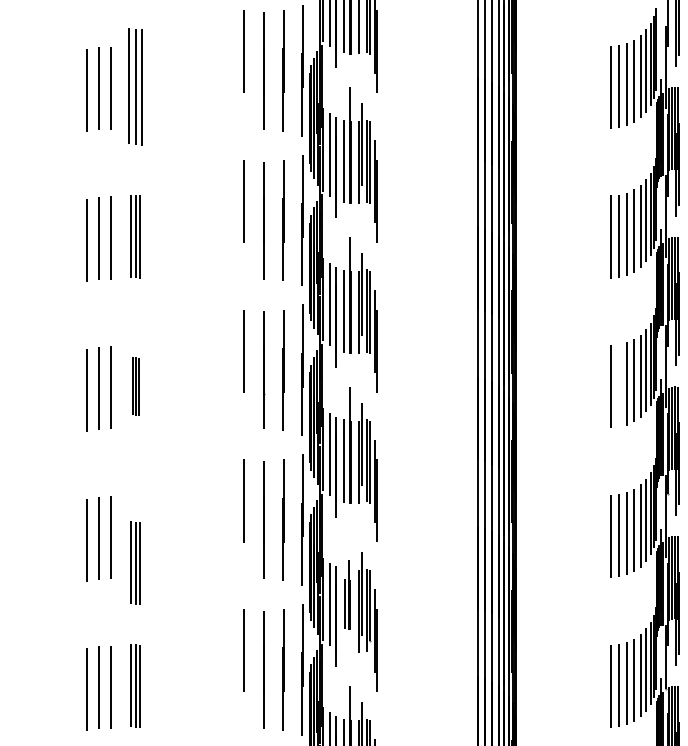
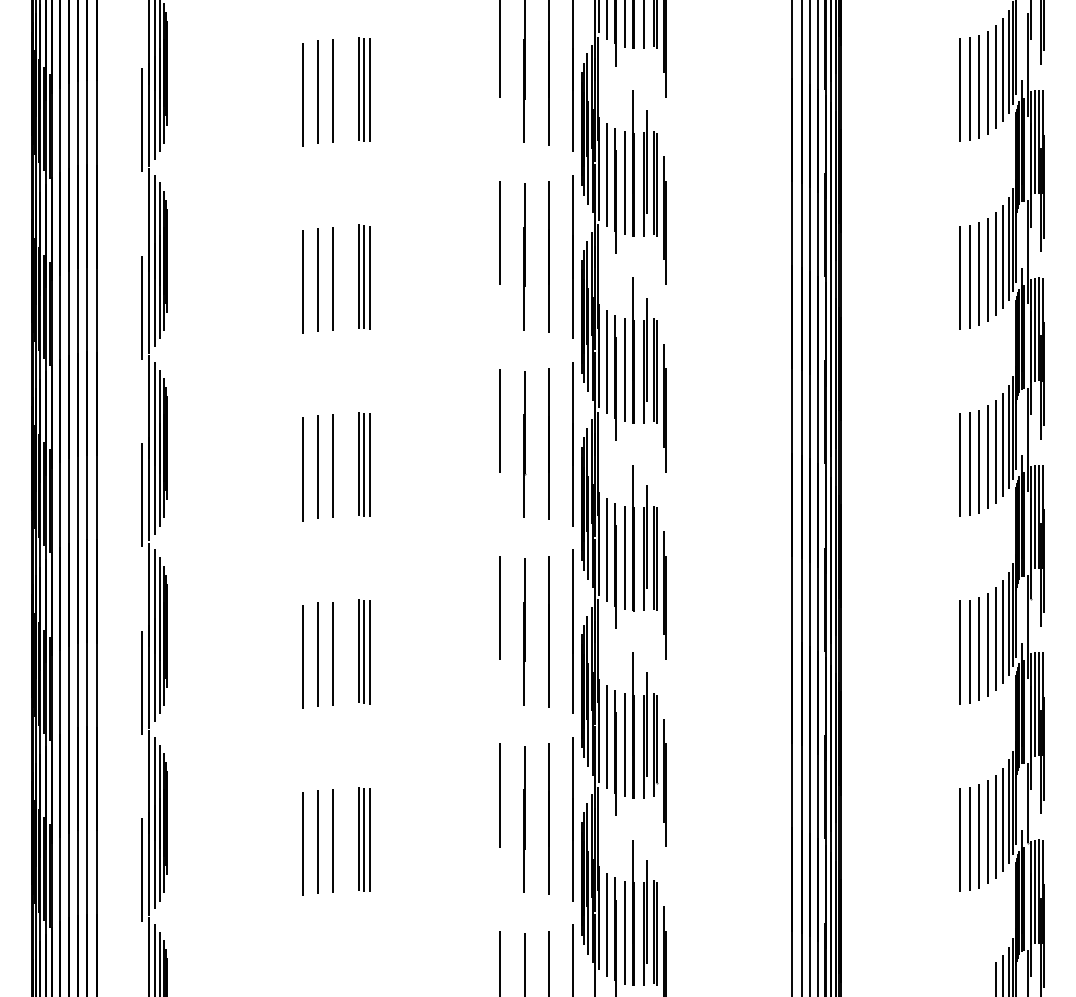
part: (135, 86) -> (364, 89), size x0.71
part: (135, 386) -> (364, 464), size x1.43
line: (619, 386) -> (969, 464), added
part: (135, 562) -> (364, 651), moved
part: (347, 594) -> (629, 725), size x1.67

